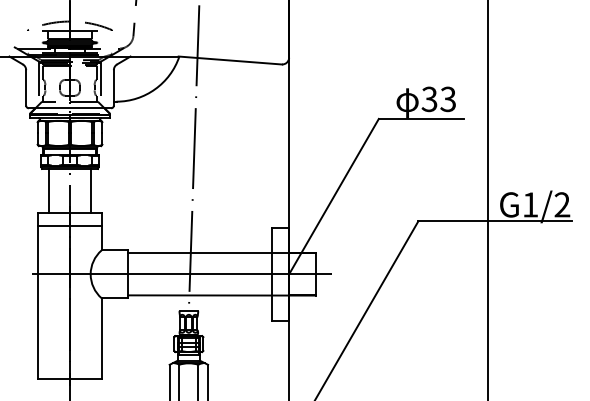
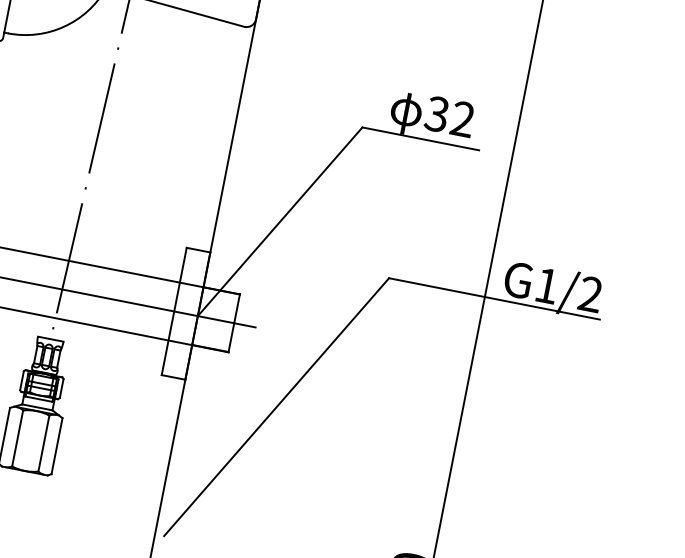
text: (448, 99) -> (463, 119), 33 -> 32

